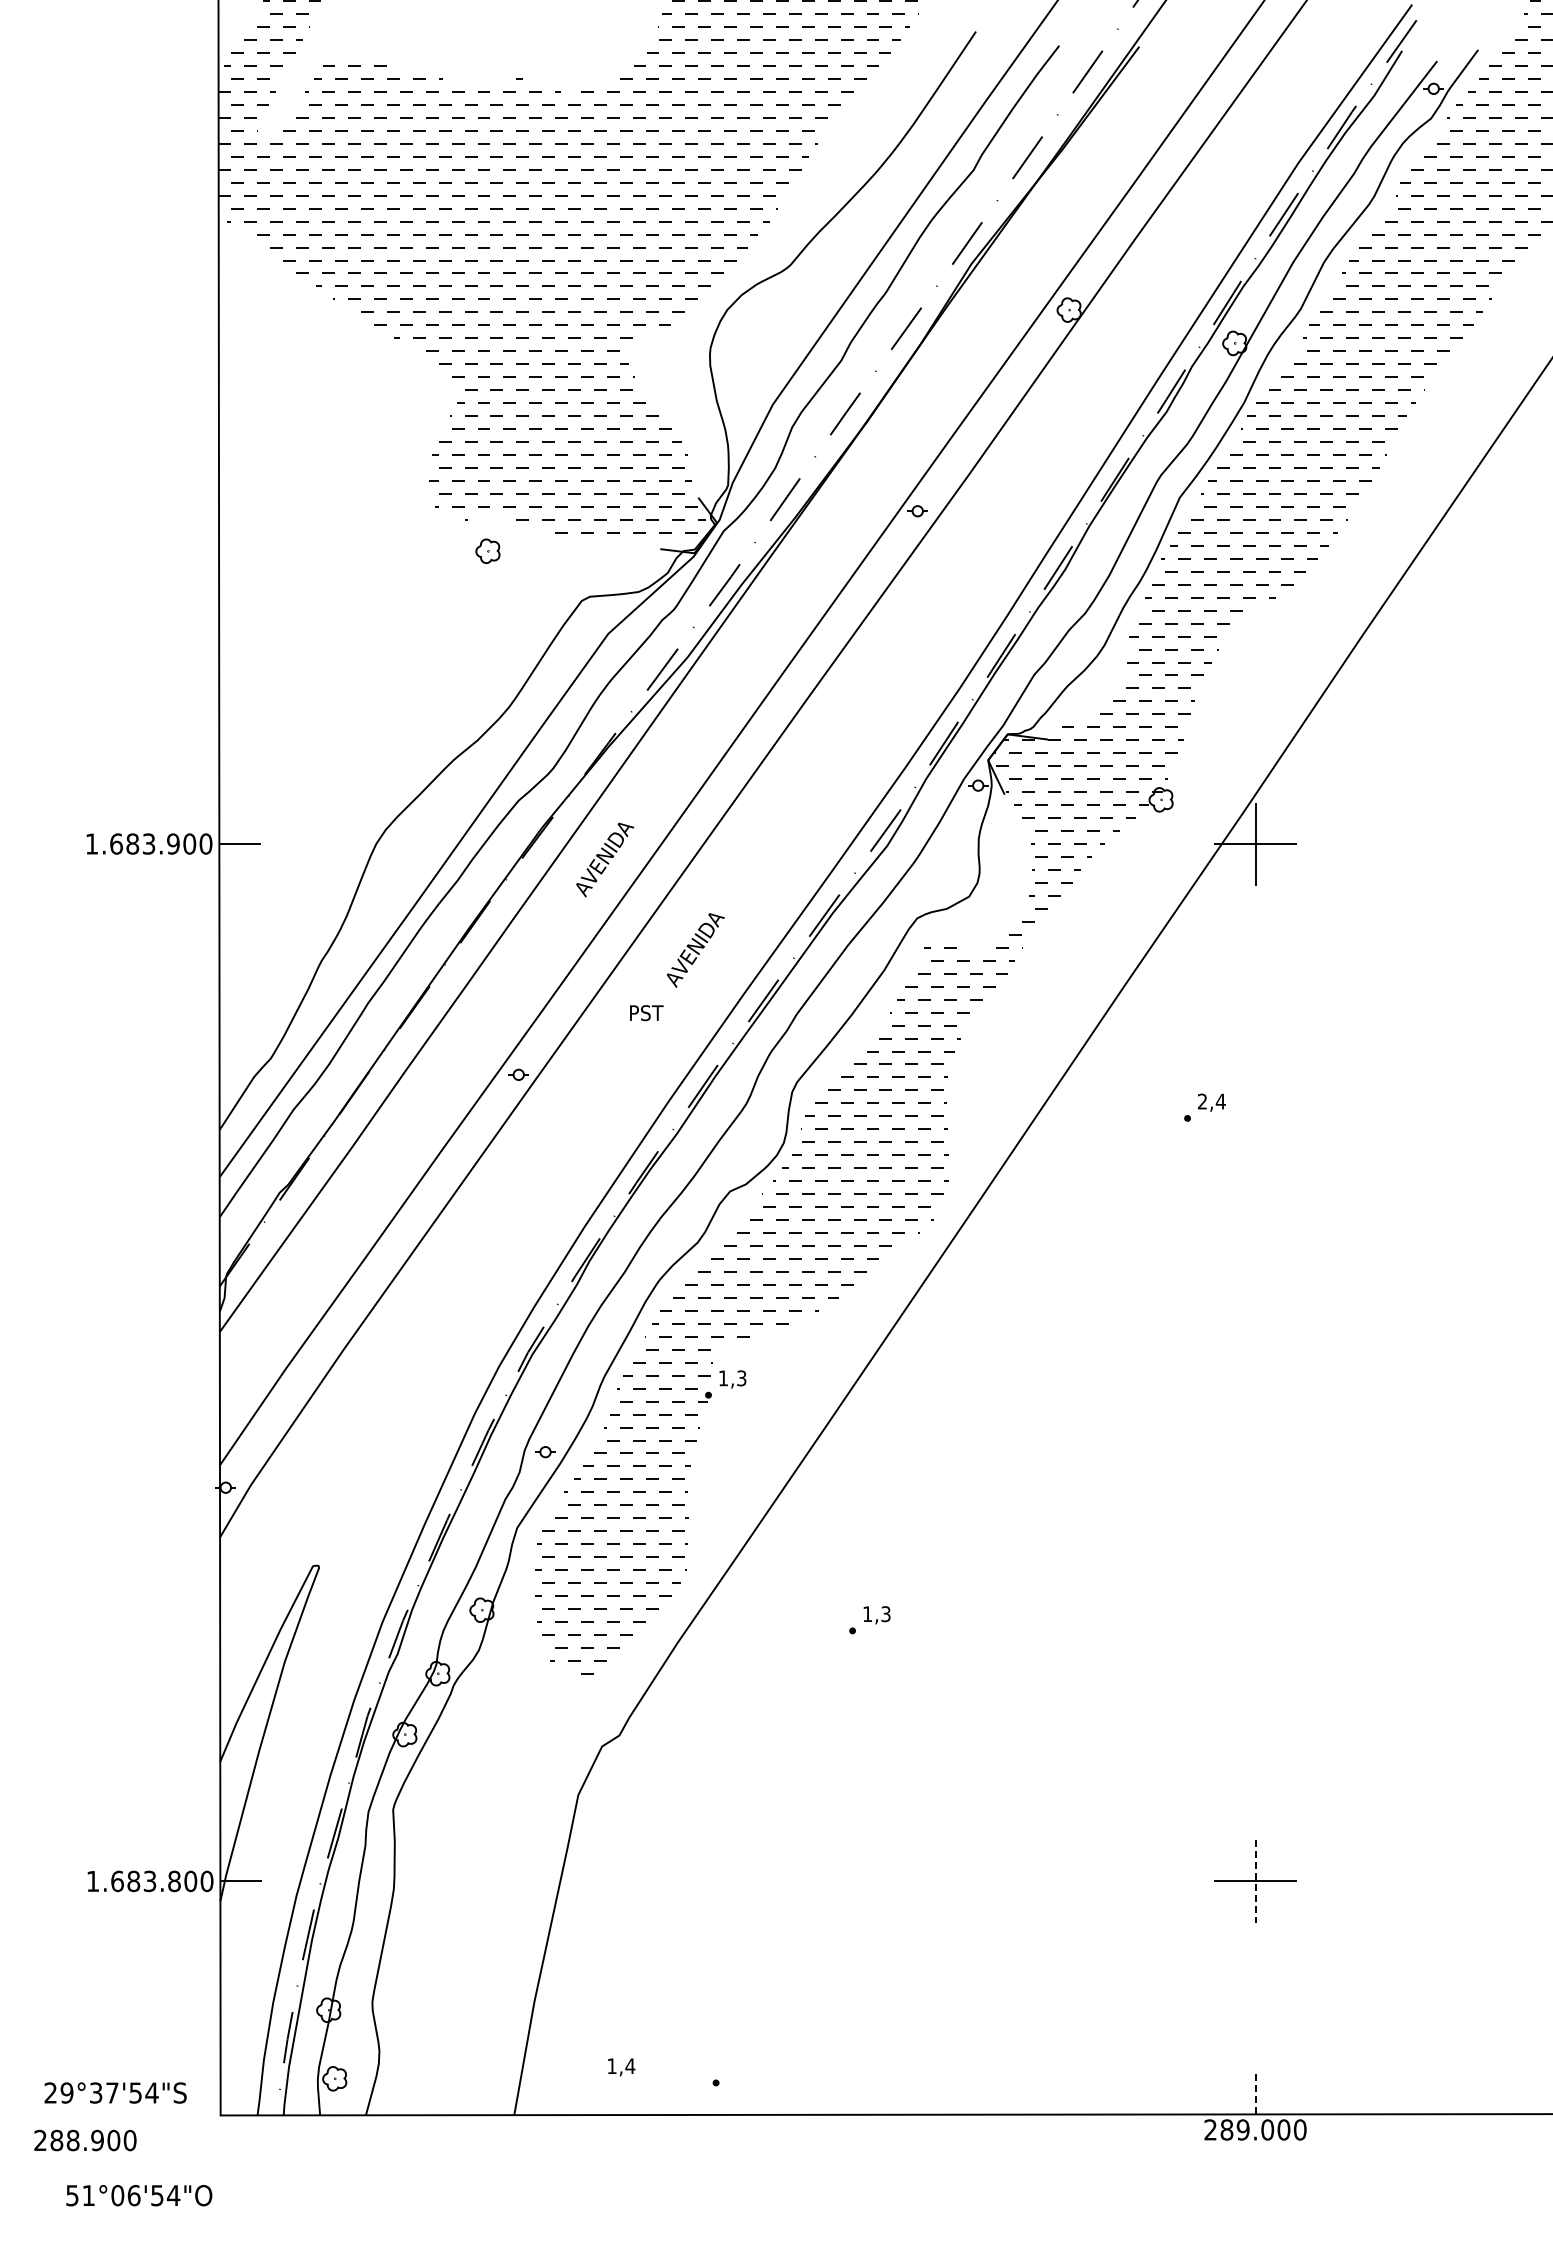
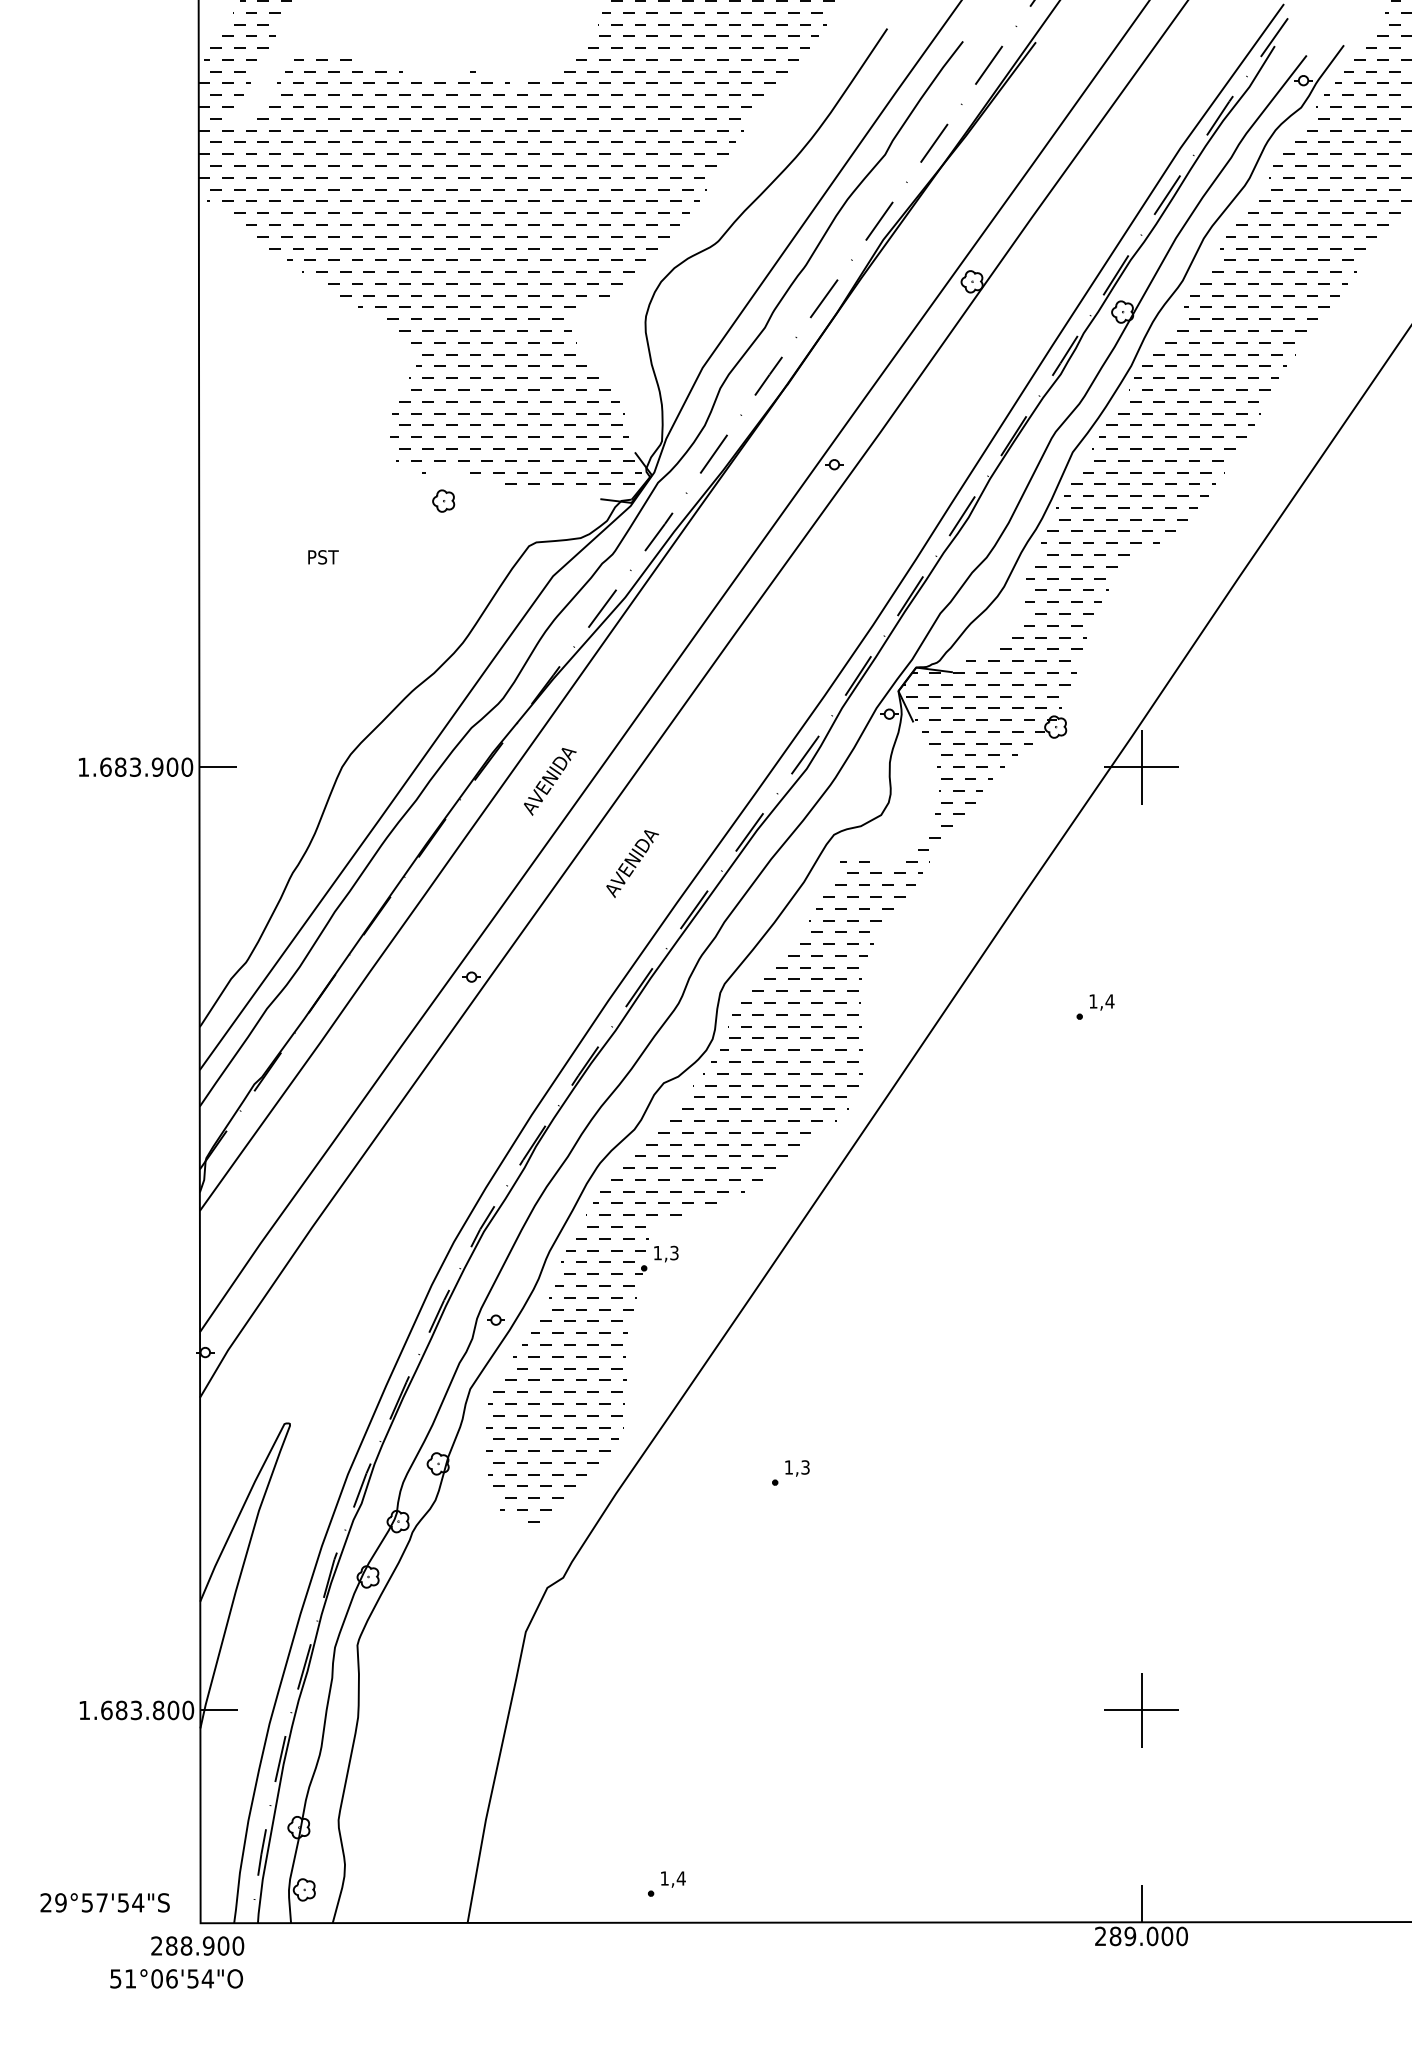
text: (646, 1013) -> (323, 557), moved
text: (1202, 1101) -> (1093, 1001), 2,4 -> 1,4
line: (1255, 1881) -> (1141, 1710), dashed -> solid
text: (621, 2067) -> (673, 1879), moved
text: (96, 2092) -> (87, 1902), 29°37'54"S -> 29°57'54"S
line: (1255, 2093) -> (1141, 1903), dashed -> solid
text: (85, 2140) -> (197, 1946), moved
text: (139, 2195) -> (176, 1978), moved

